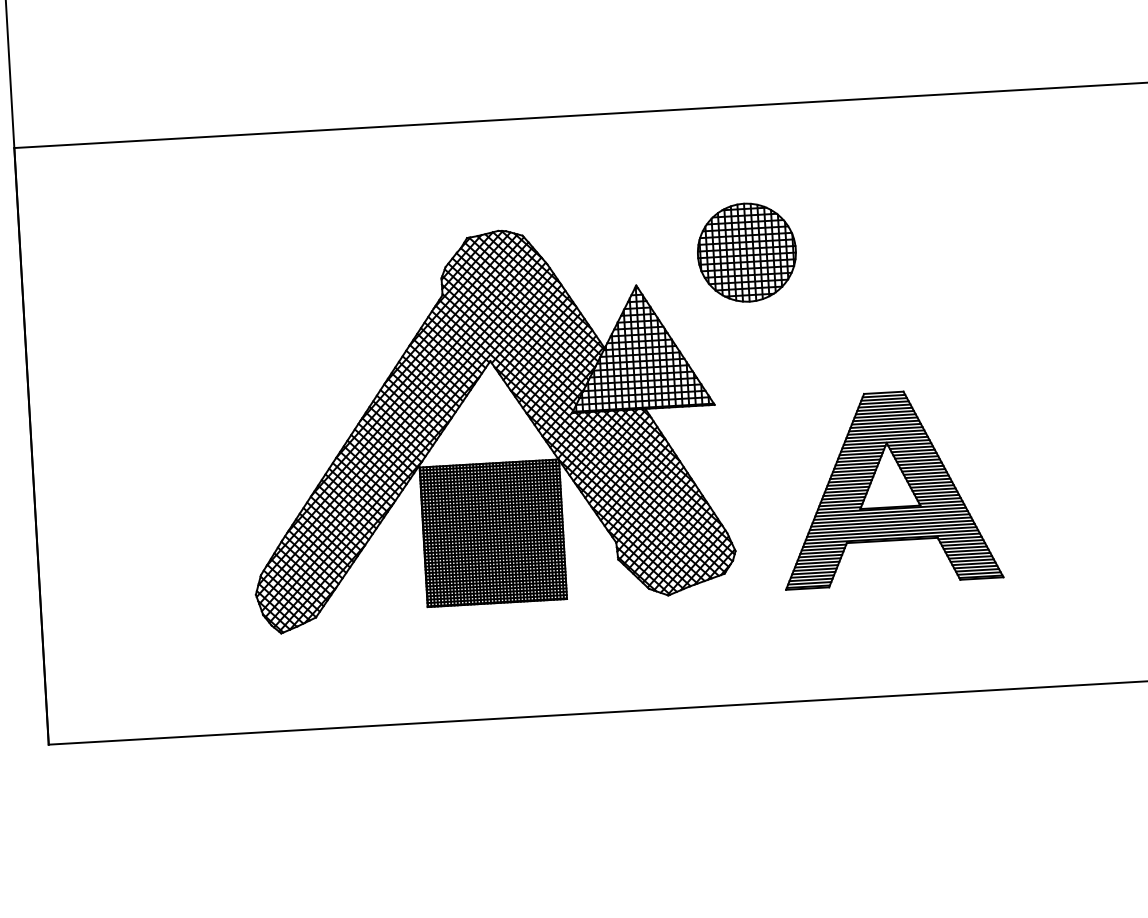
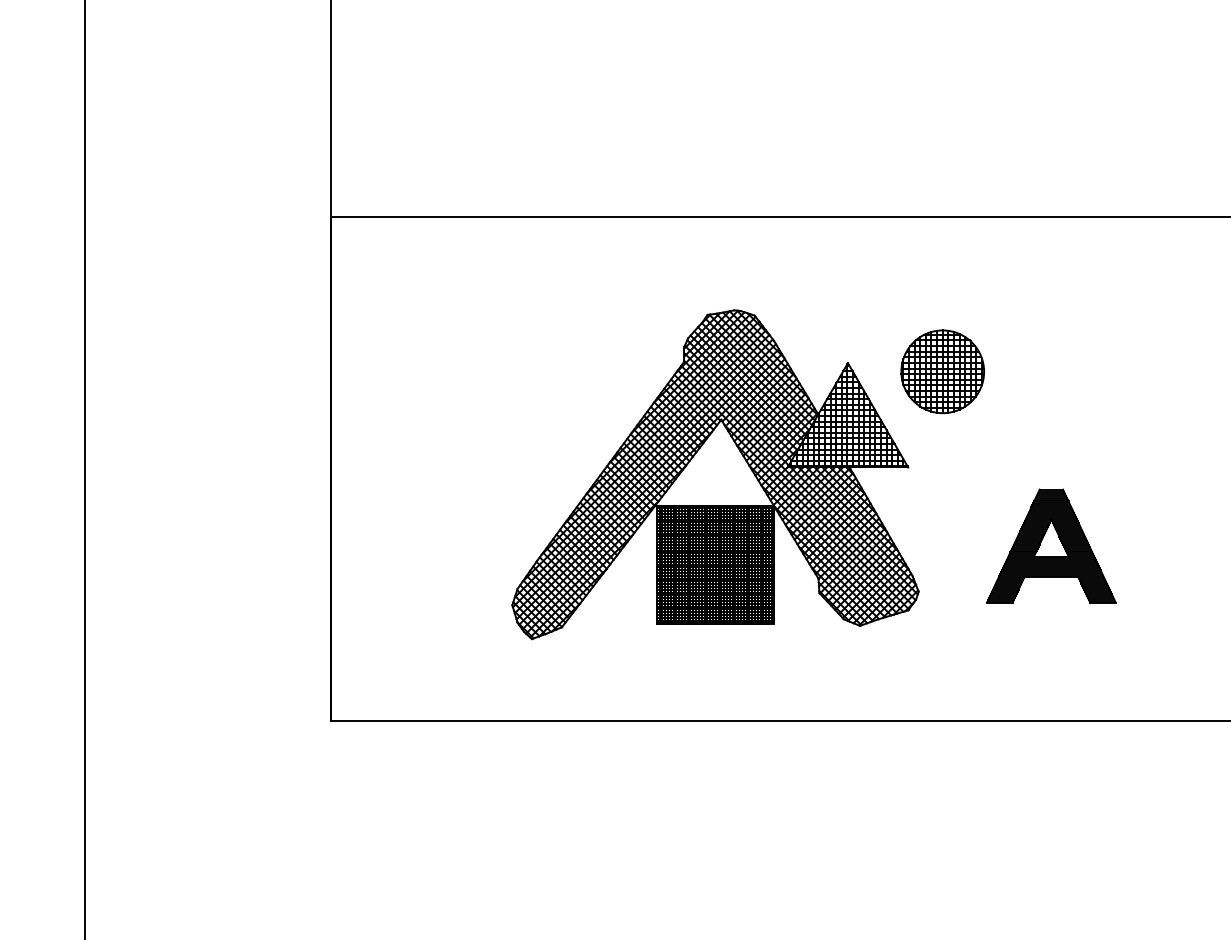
part: (746, 252) -> (942, 371), moved
part: (889, 487) -> (1051, 545), size x0.7

